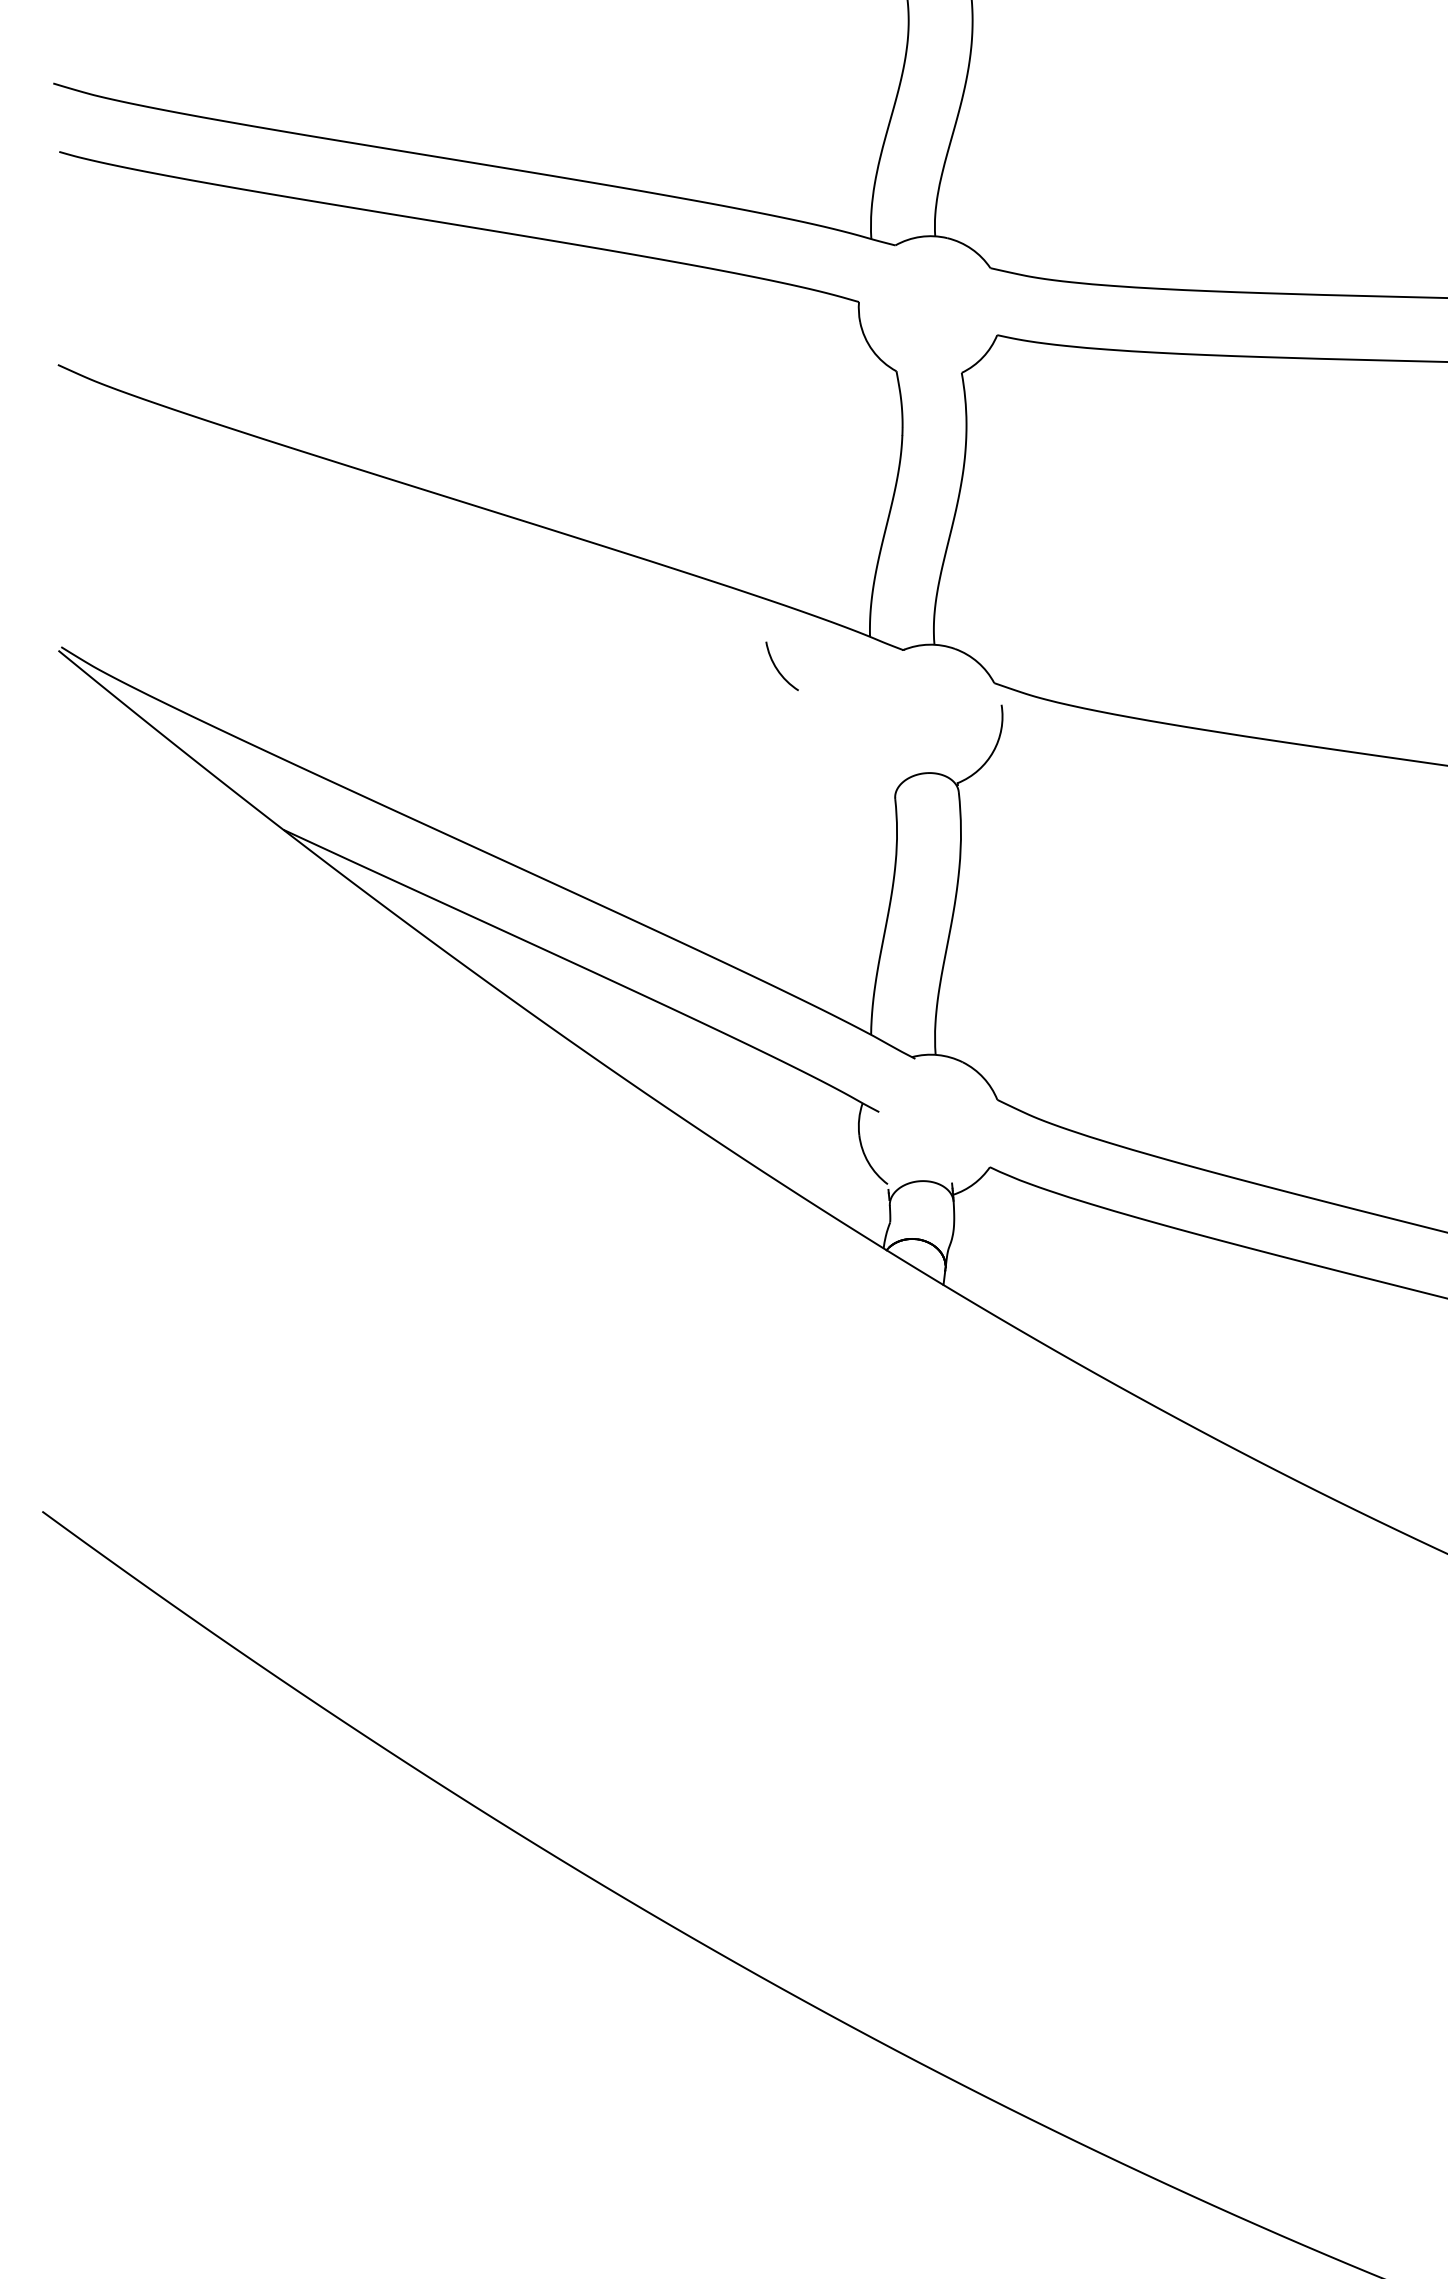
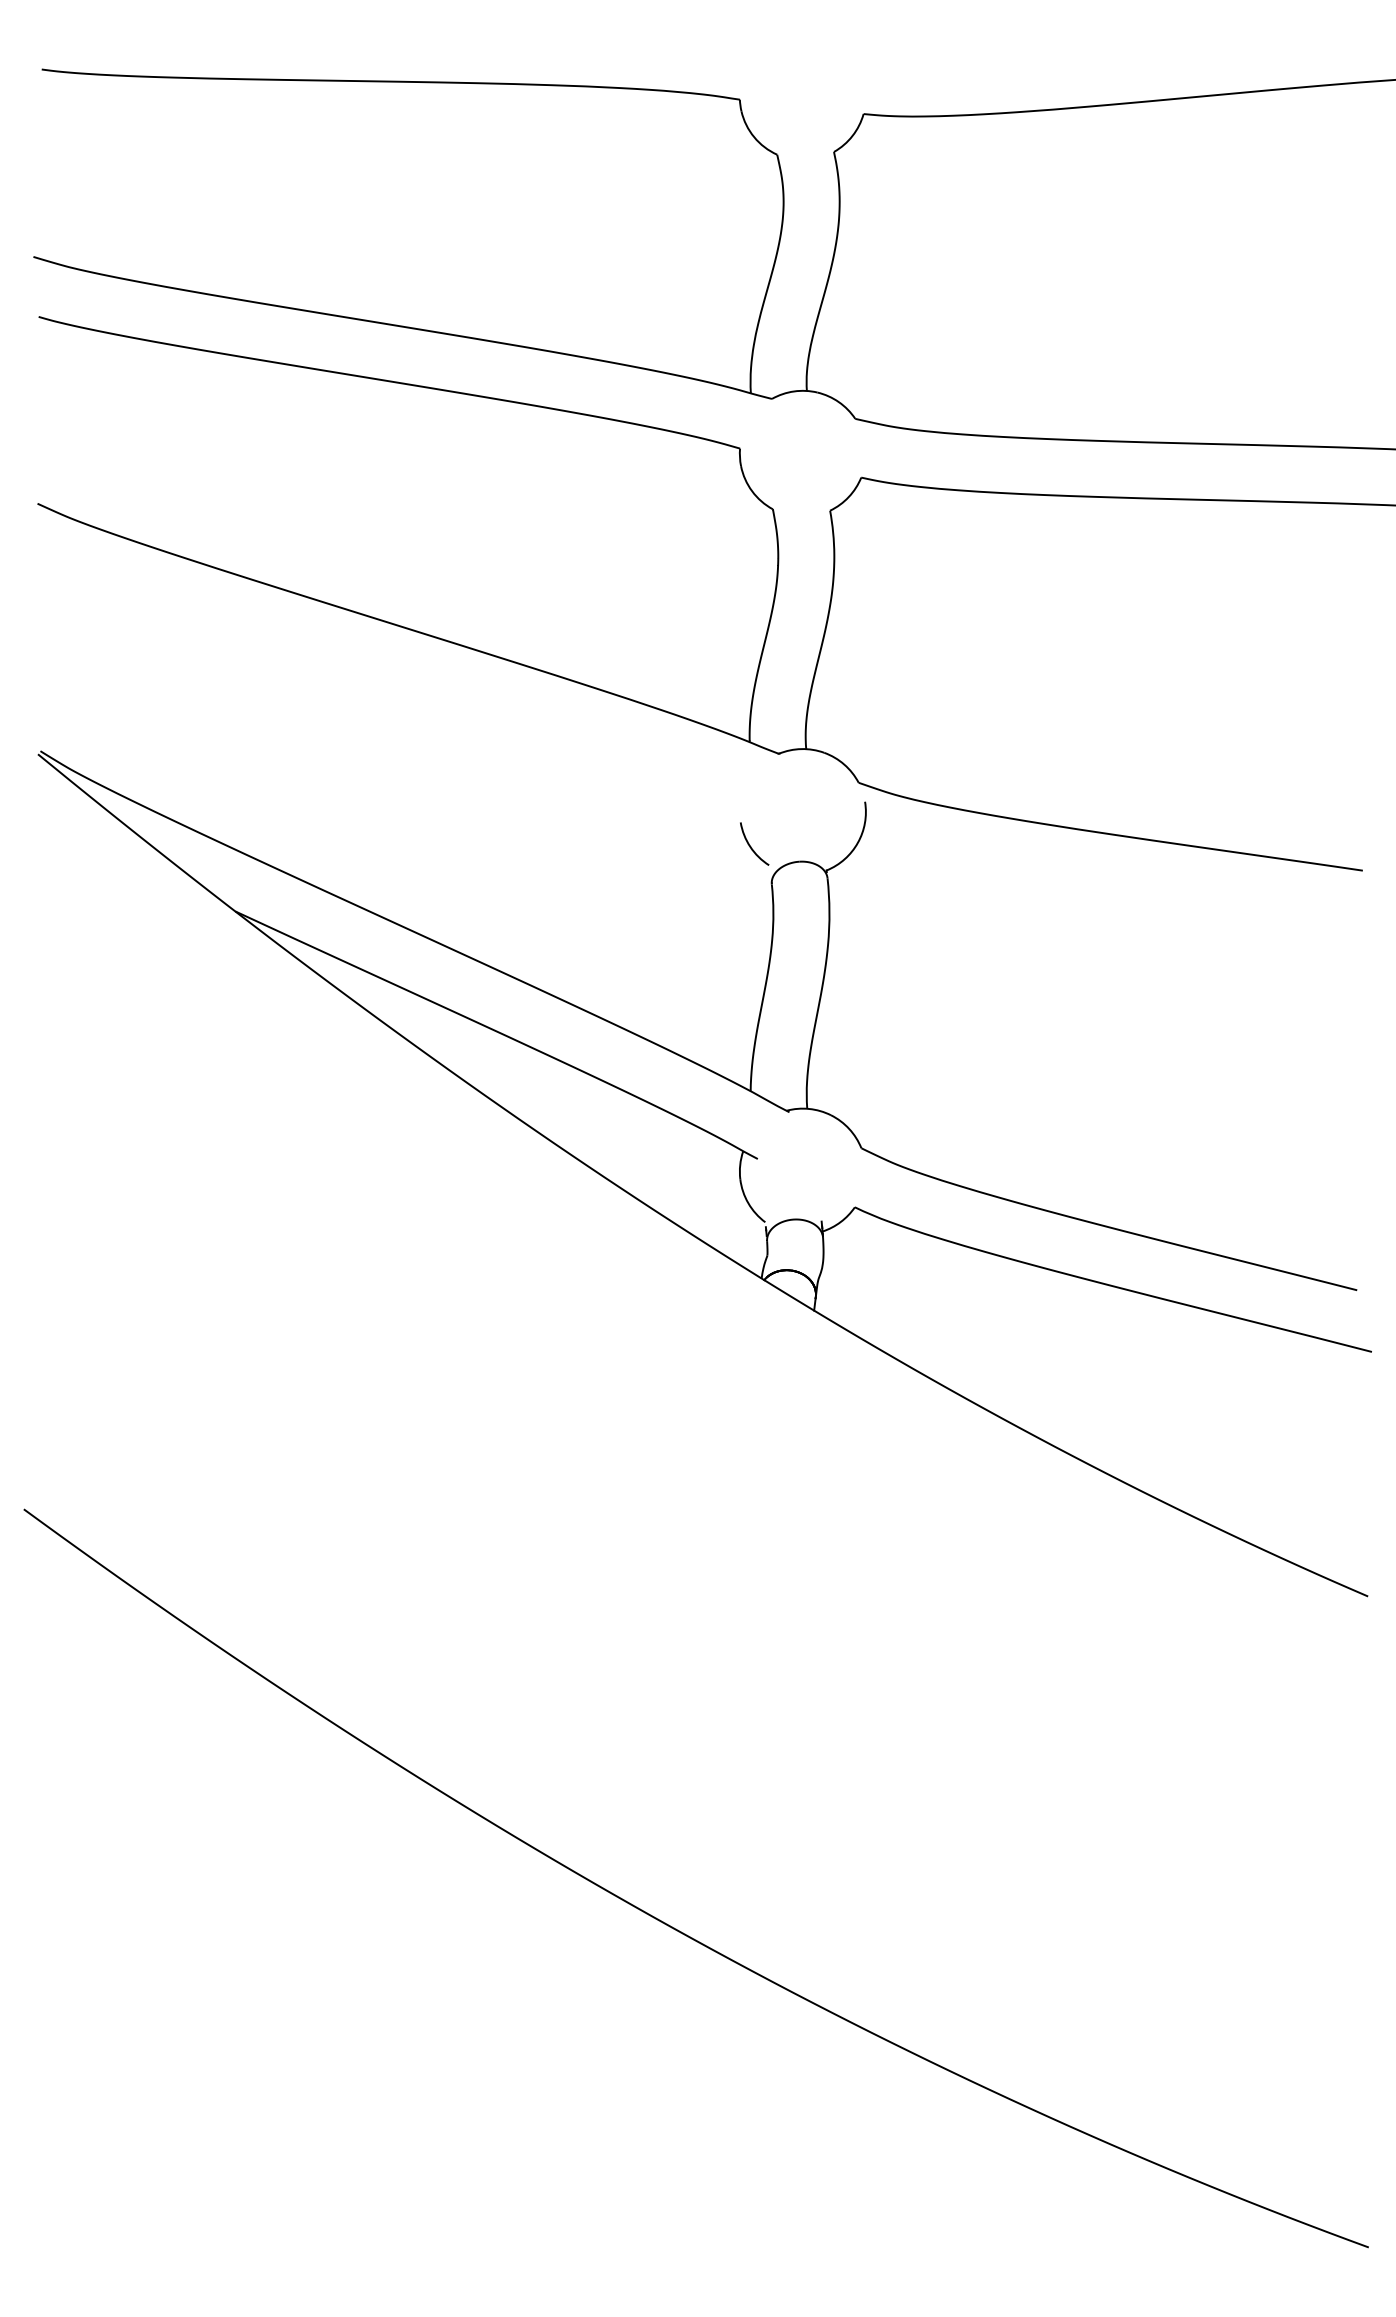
arc: (778, 669) -> (751, 846), moved

